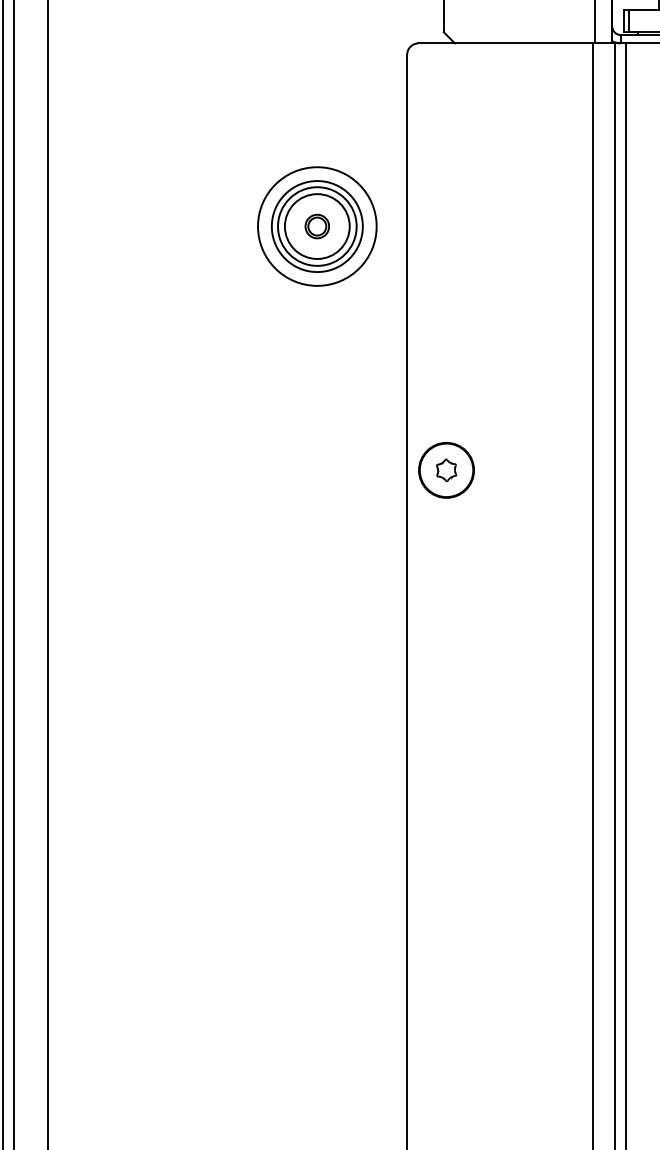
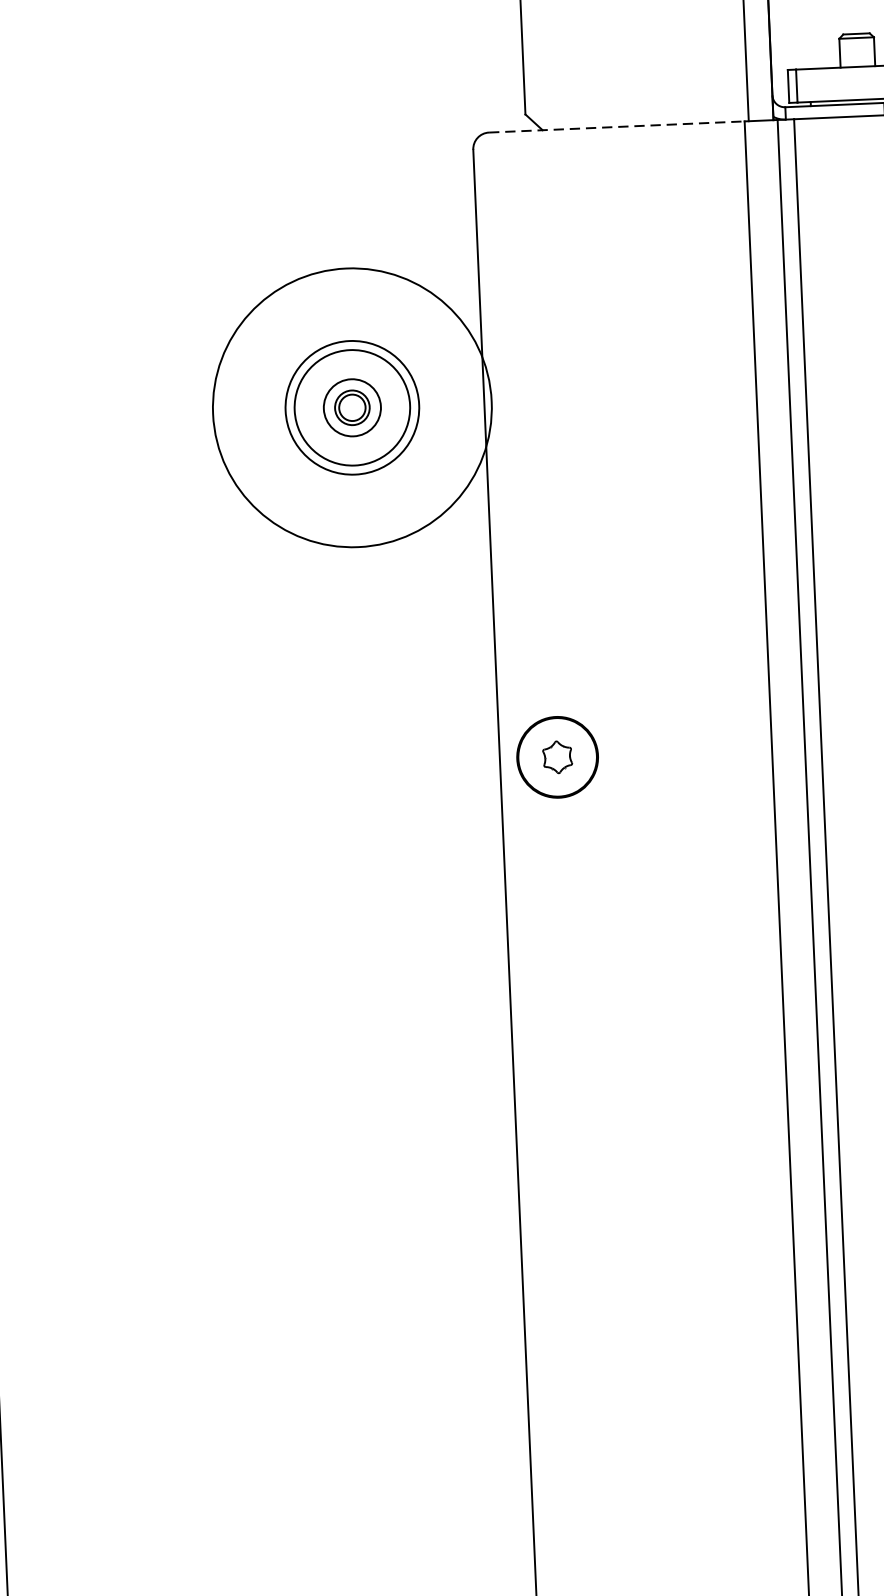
line: (506, 43) -> (618, 127), solid -> dashed
circle: (316, 226) -> (351, 407), size x0.6
circle: (317, 226) -> (352, 407), size x1.6

